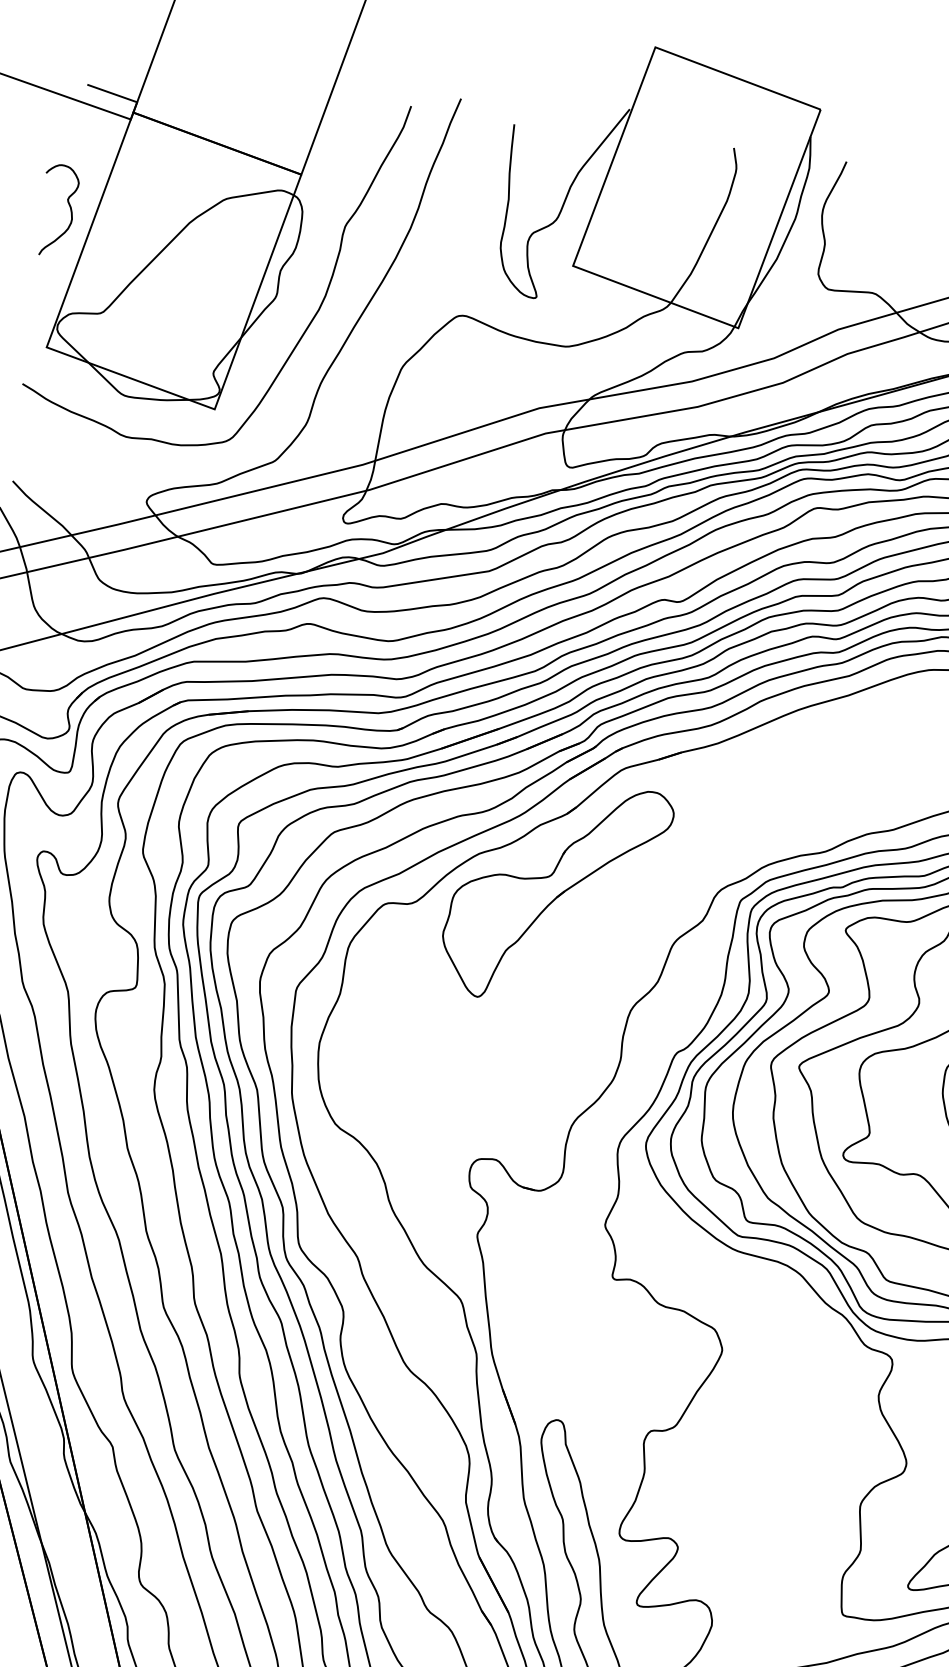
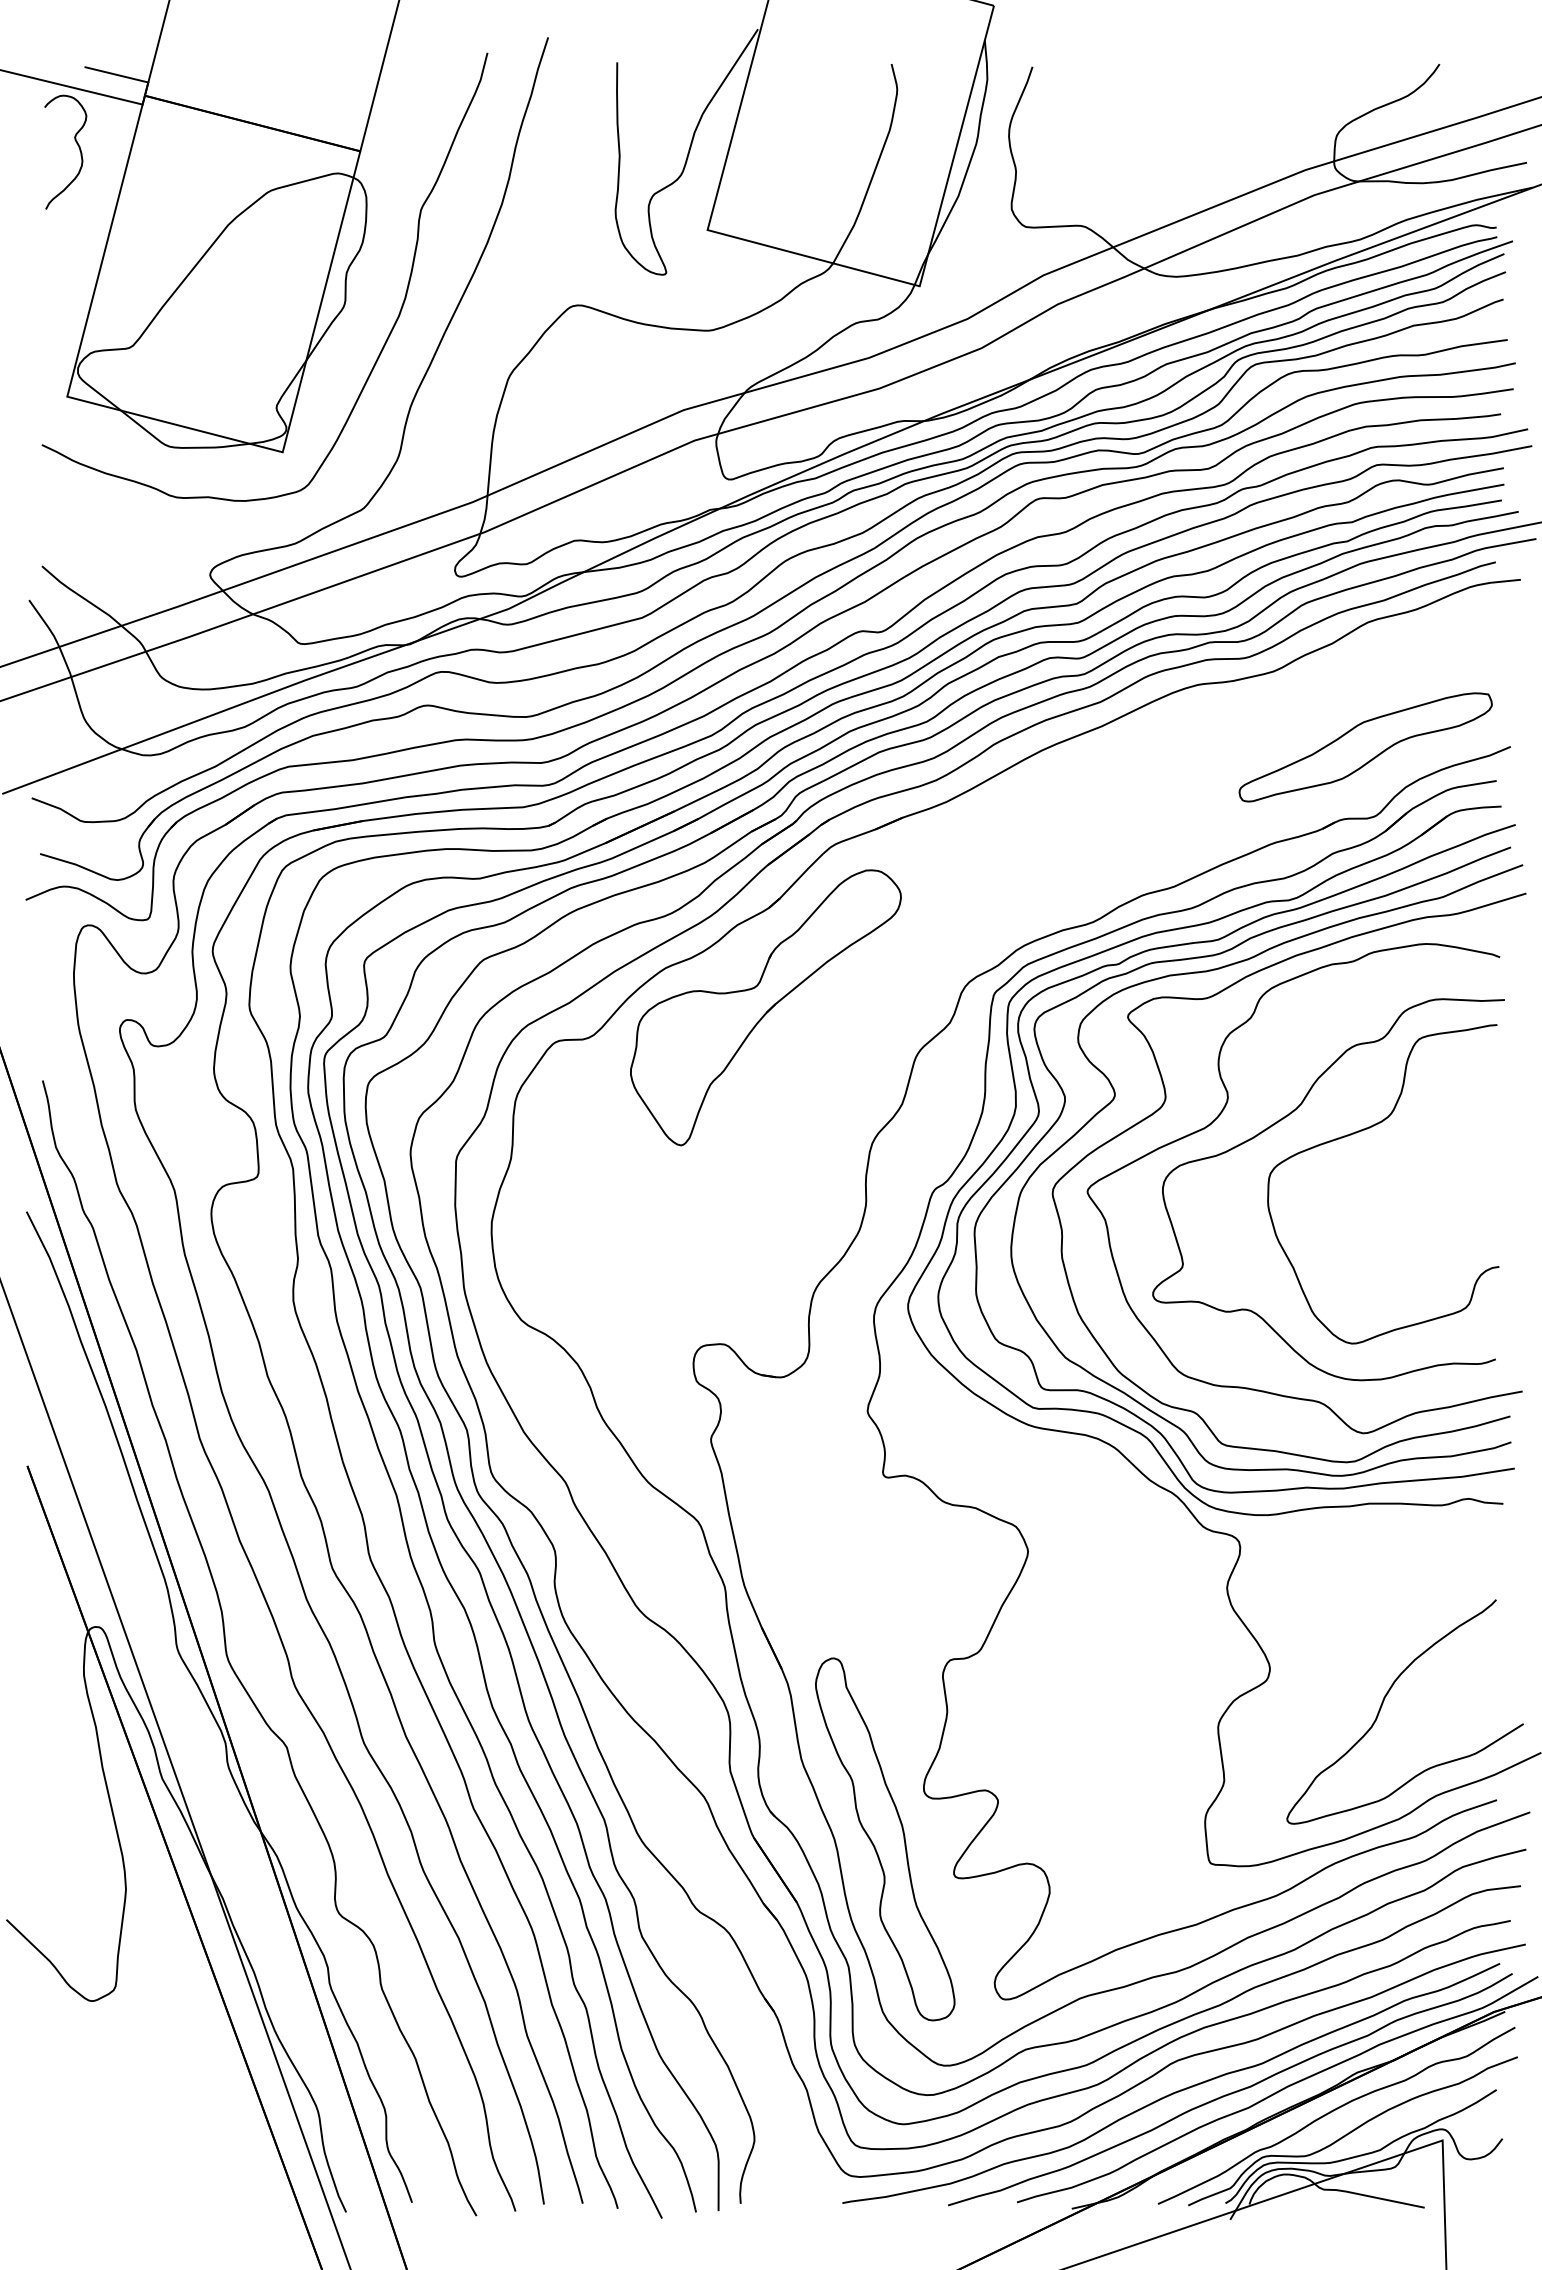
curve: (69, 206) -> (77, 145), moved

